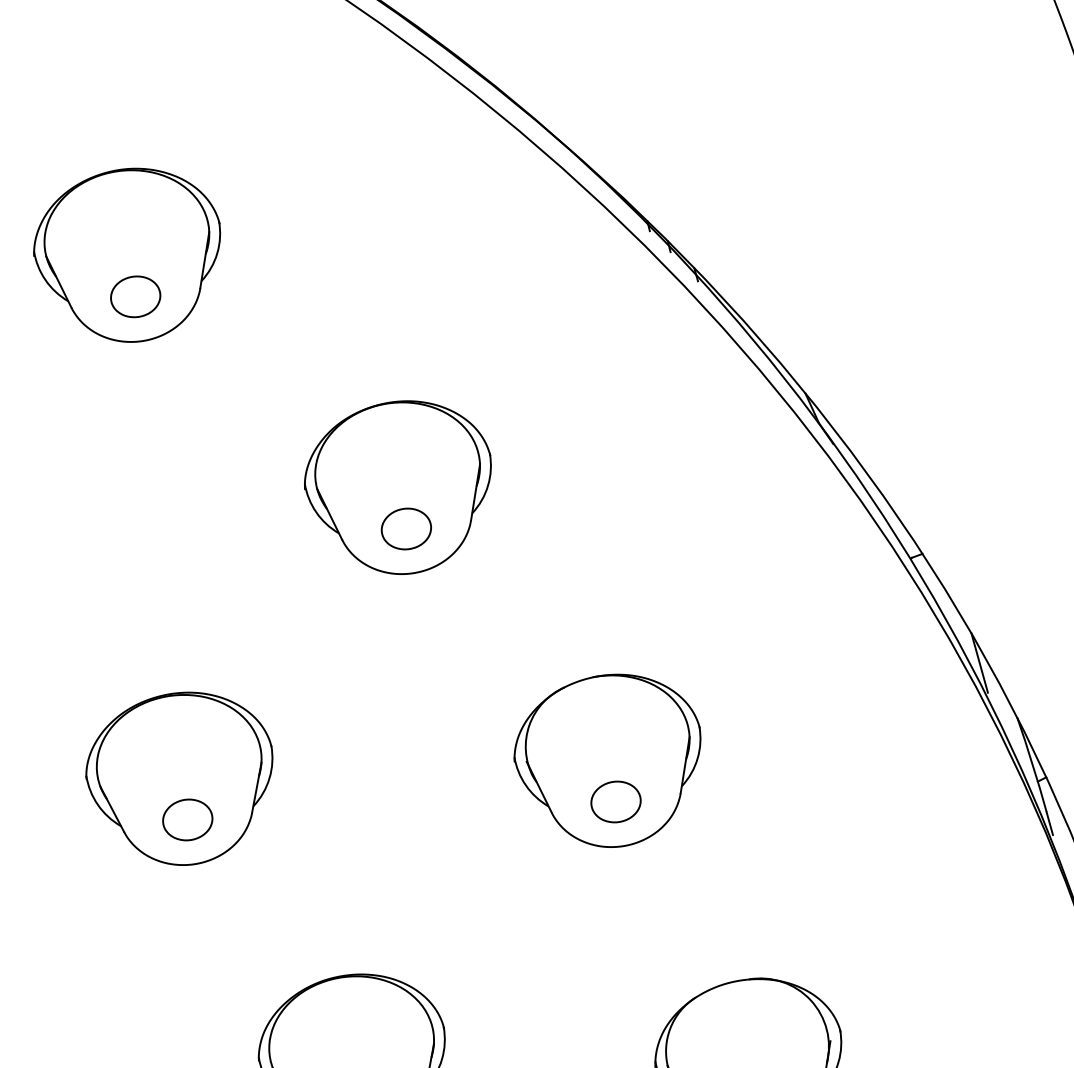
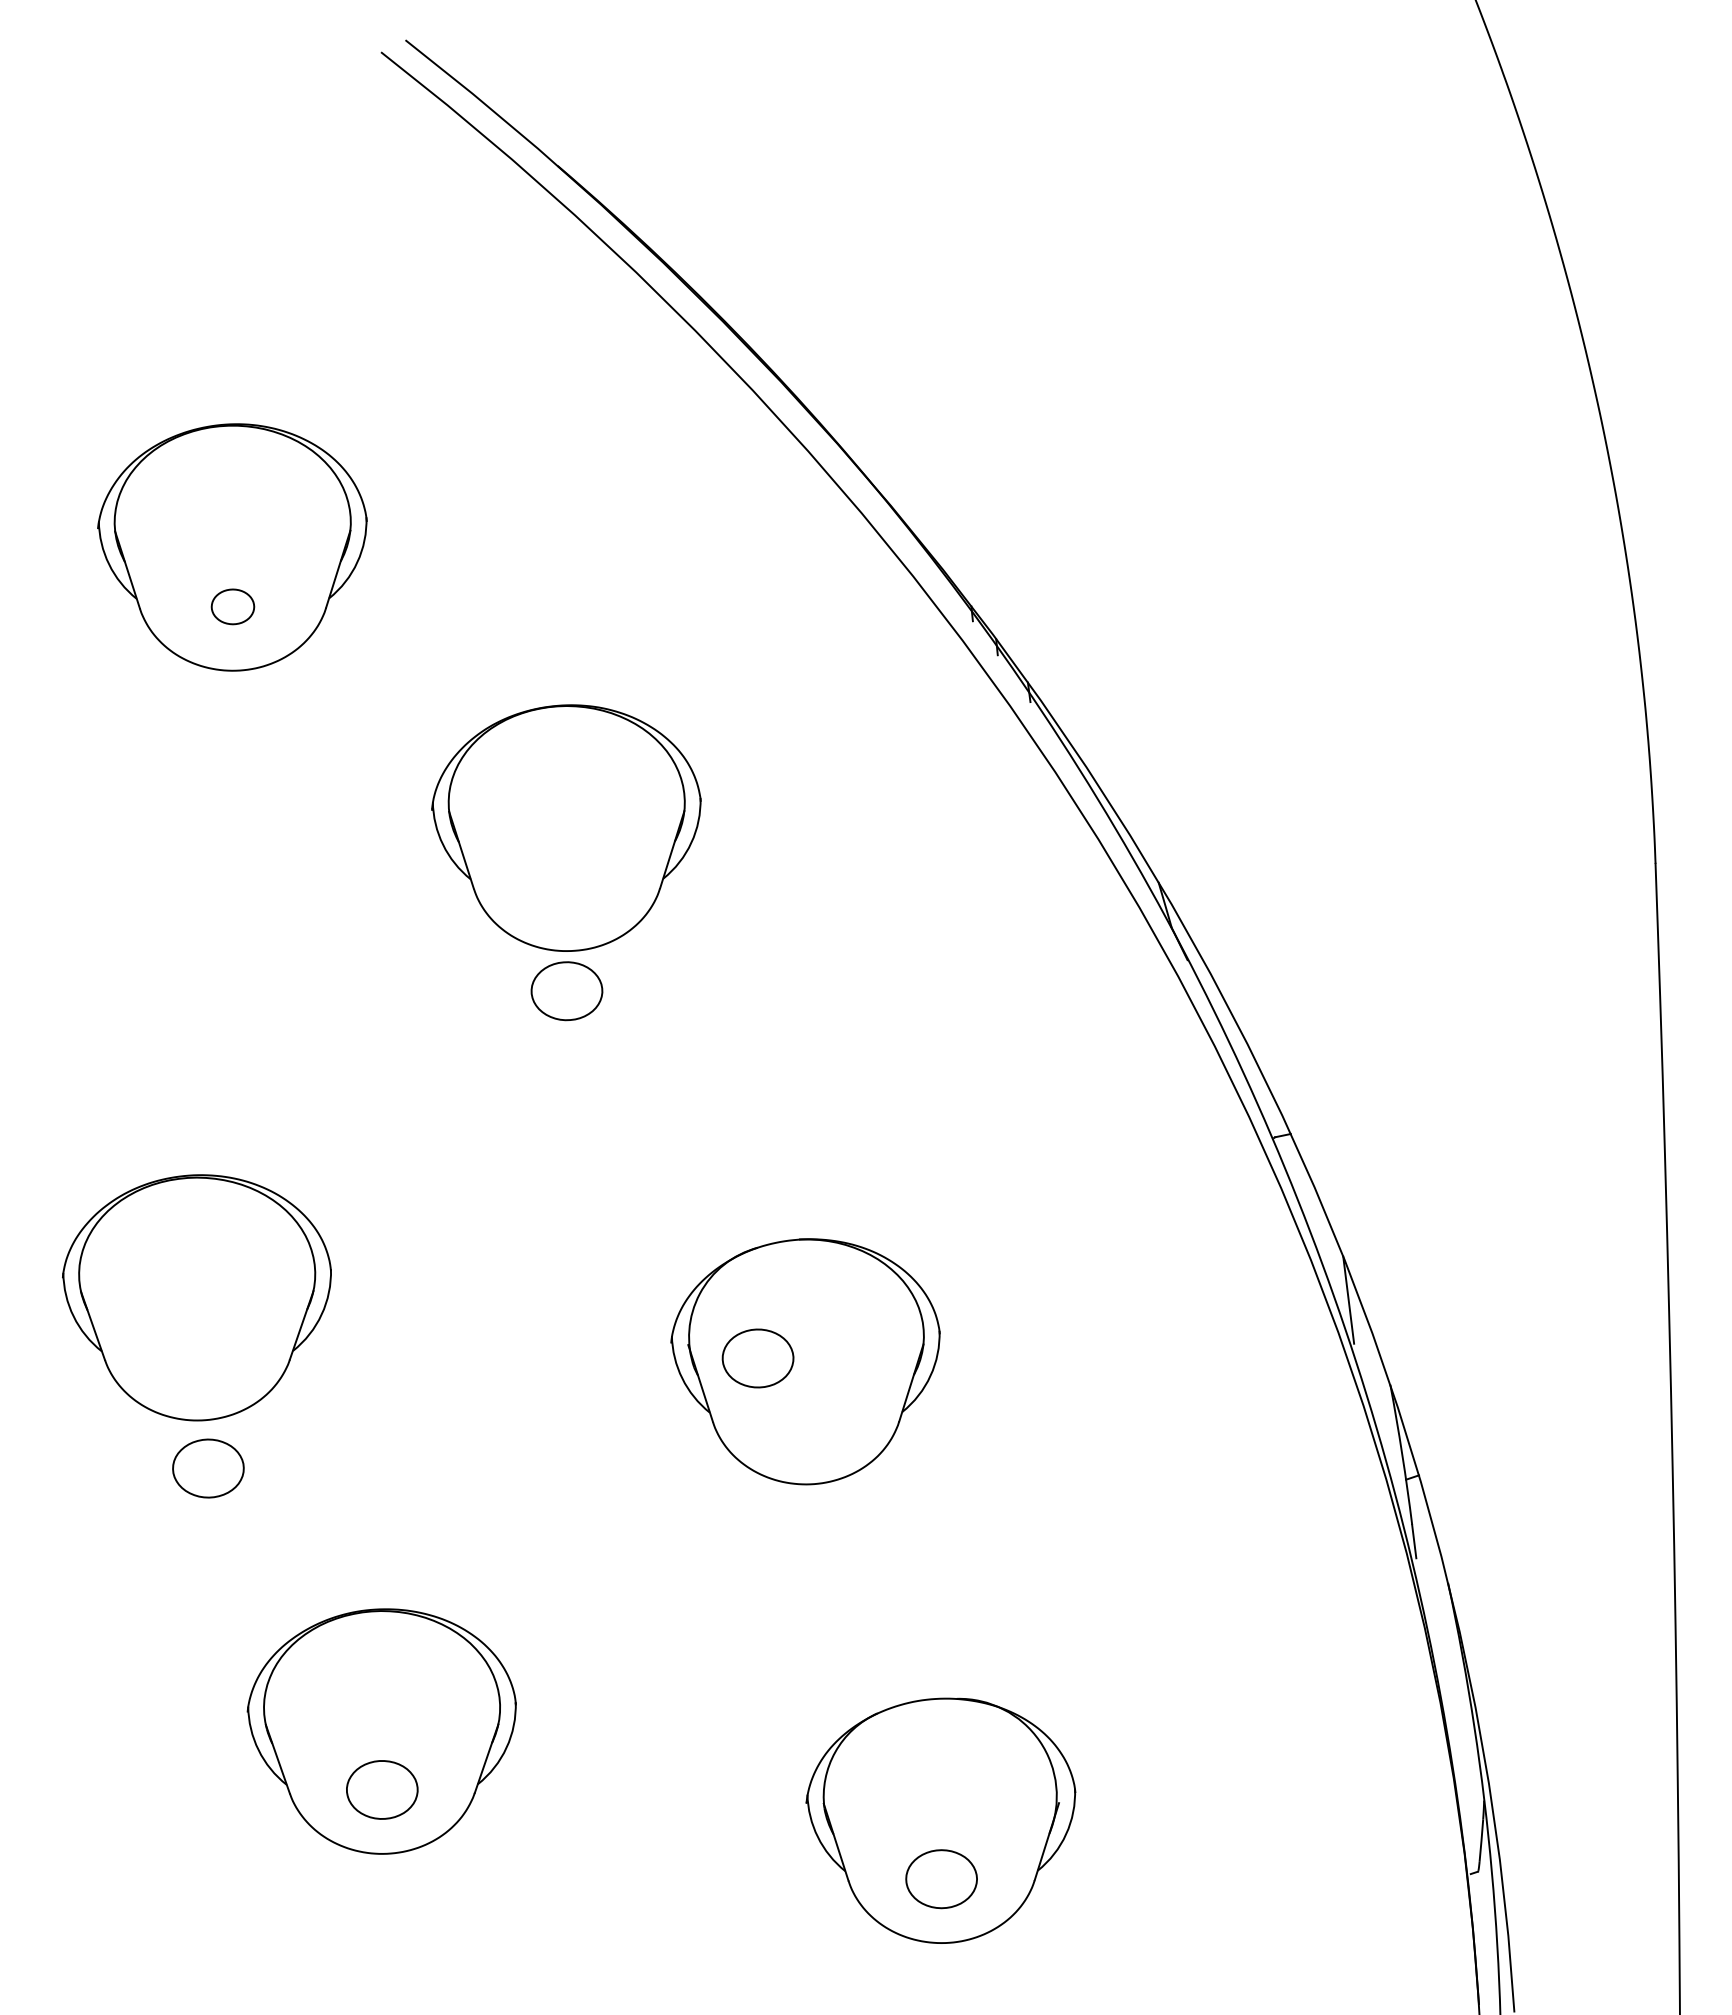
part: (135, 296) -> (232, 606), size x0.6
part: (400, 487) -> (566, 827), moved
part: (615, 802) -> (757, 1358), moved
part: (187, 819) -> (208, 1468), moved

